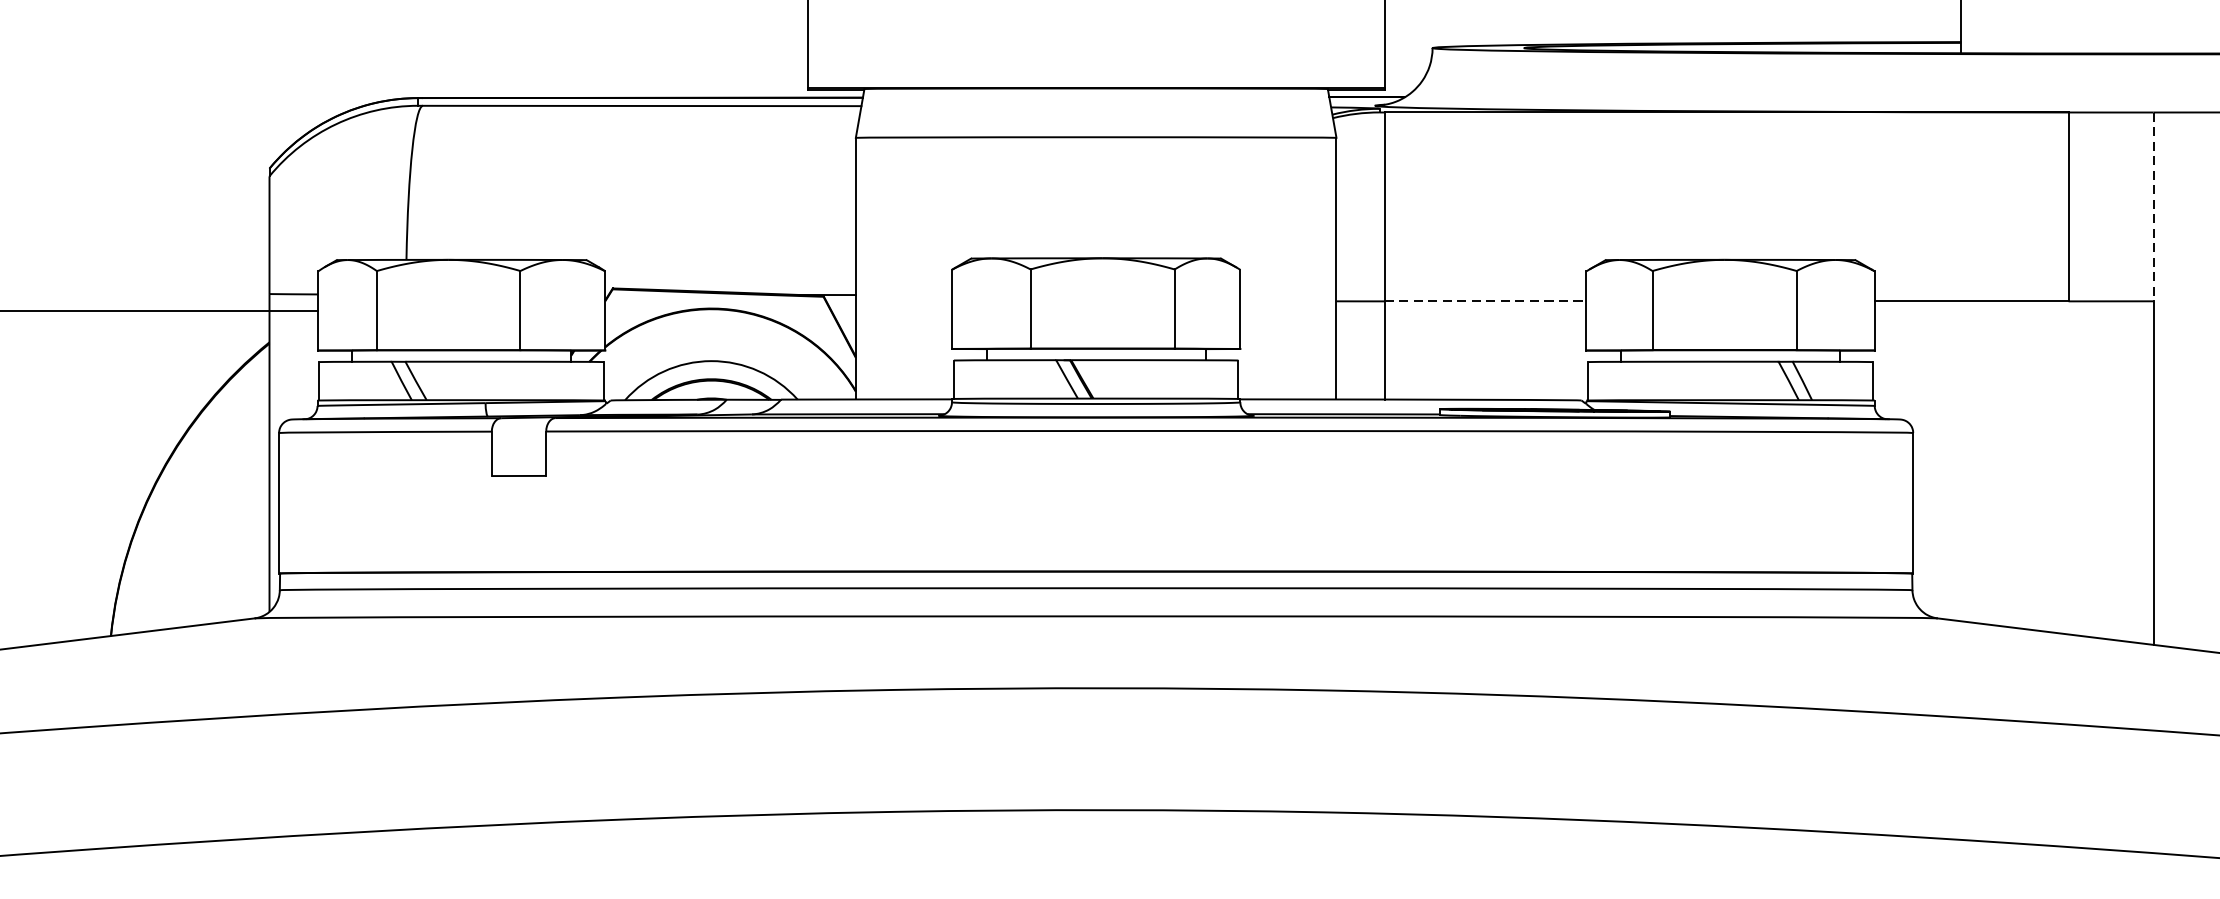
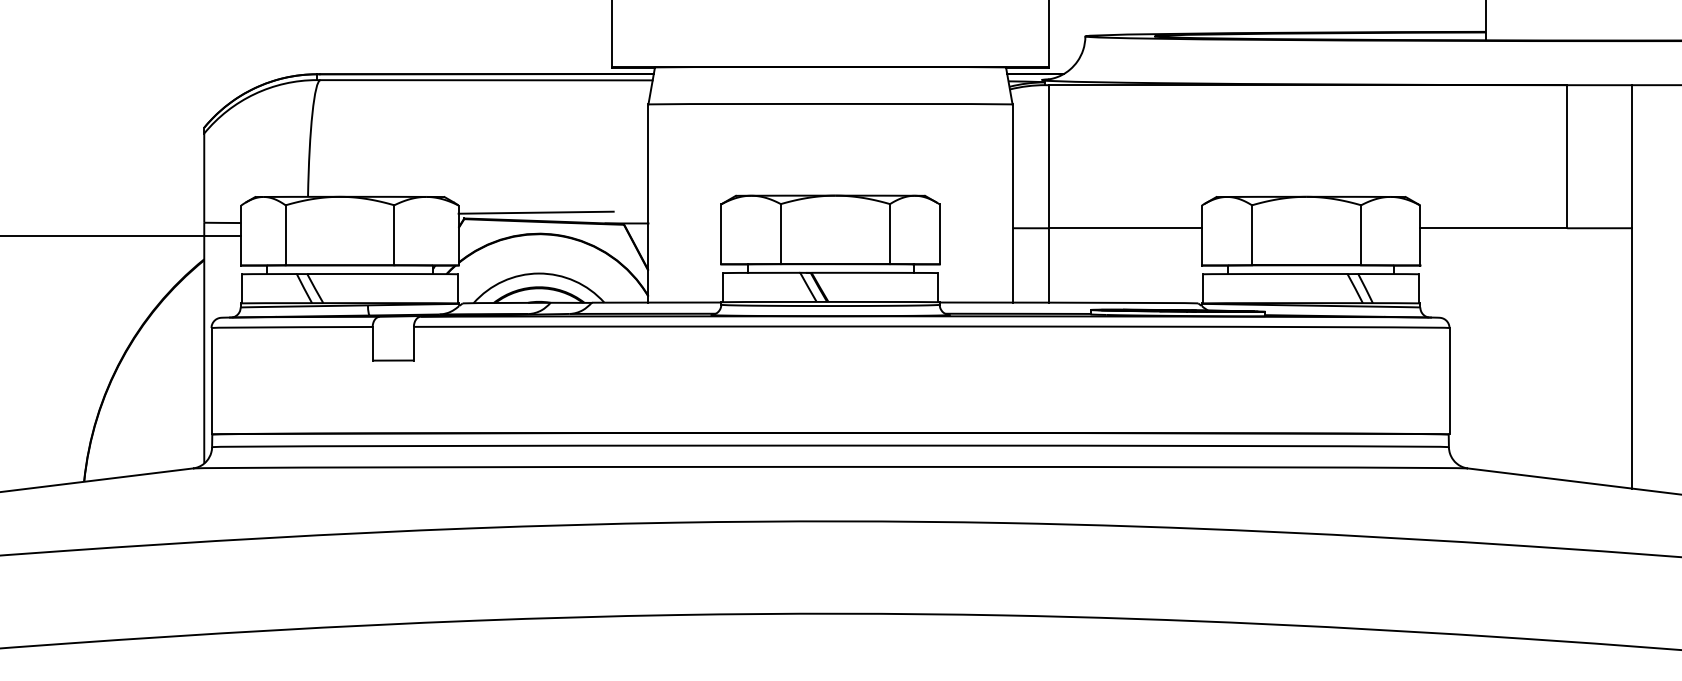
line: (2153, 206) -> (1631, 156), dashed -> solid
line: (706, 280) -> (535, 212), added
line: (1485, 301) -> (1125, 228), dashed -> solid

